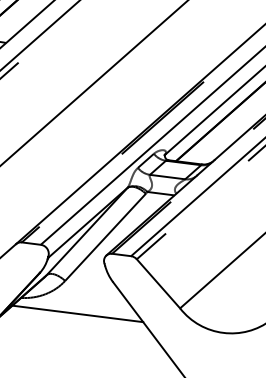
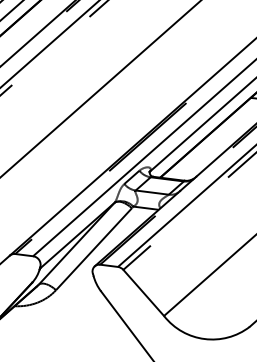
line: (77, 313) -> (67, 320), removed

